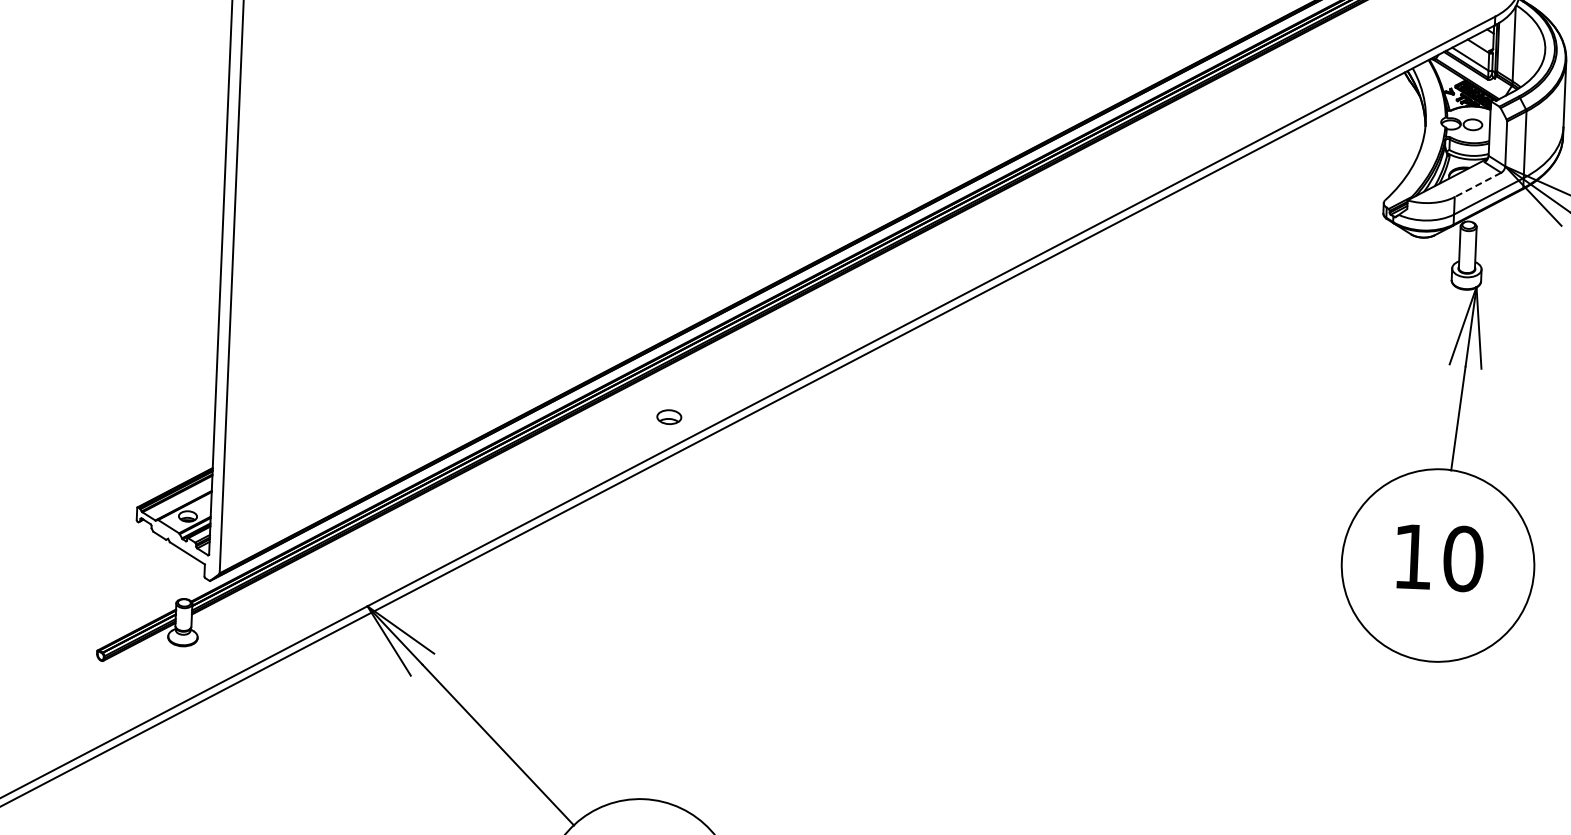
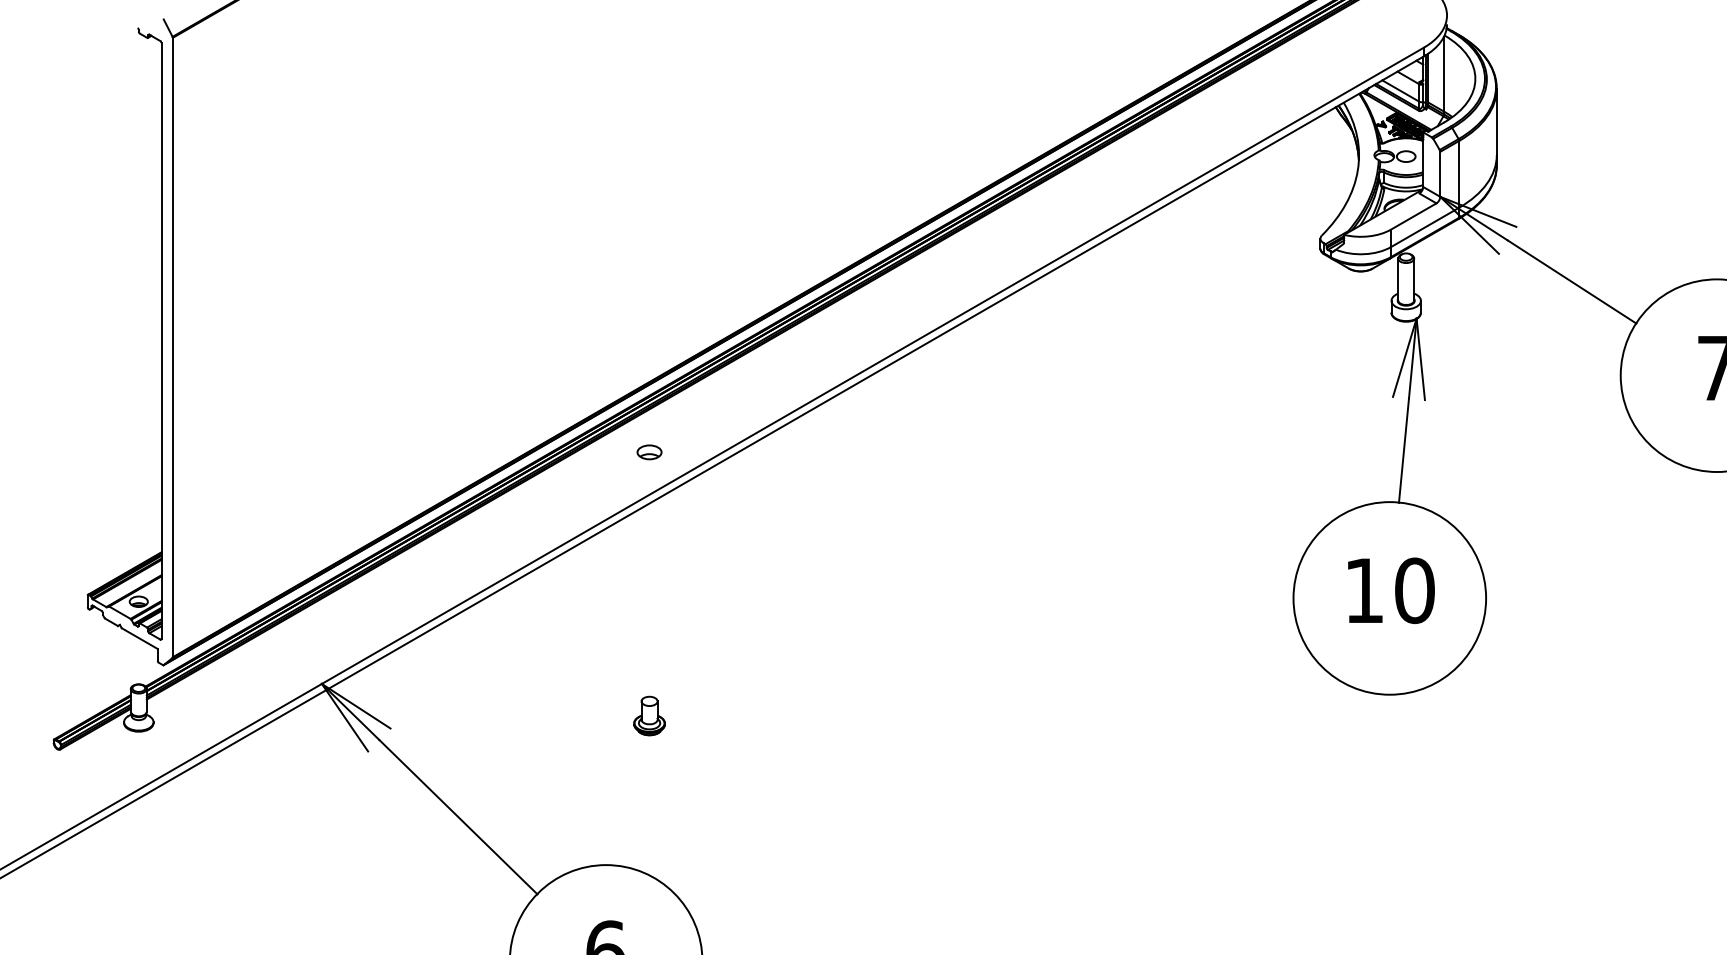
line: (1477, 184) -> (1413, 216), dashed -> solid
part: (669, 417) -> (649, 452), moved
part: (693, 651) -> (649, 715), added

